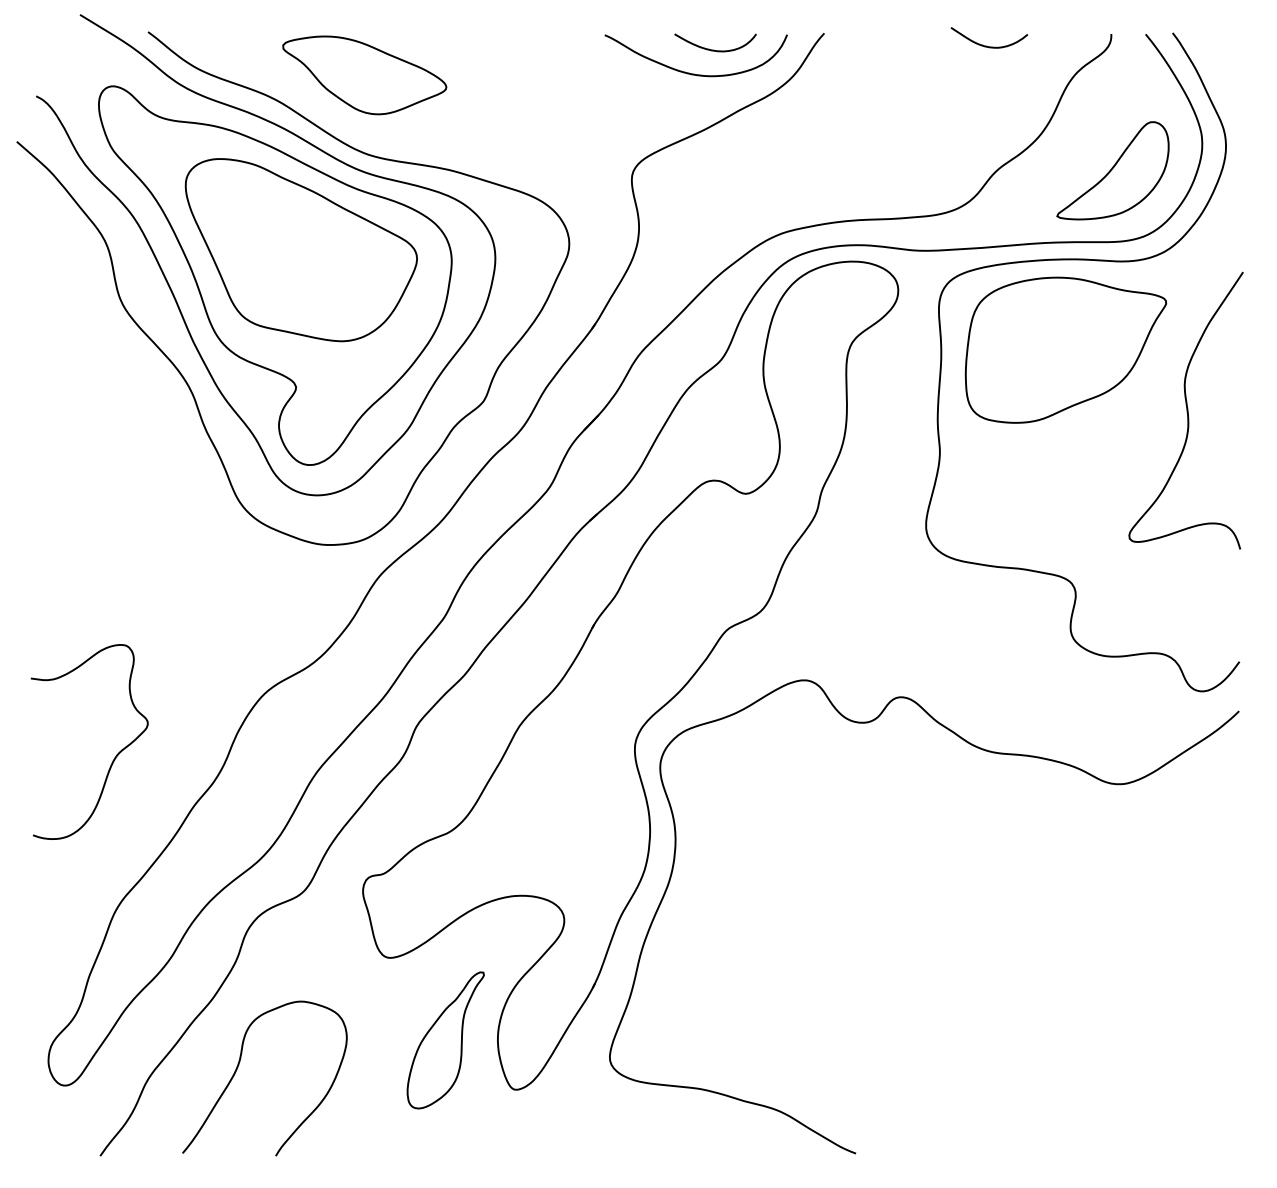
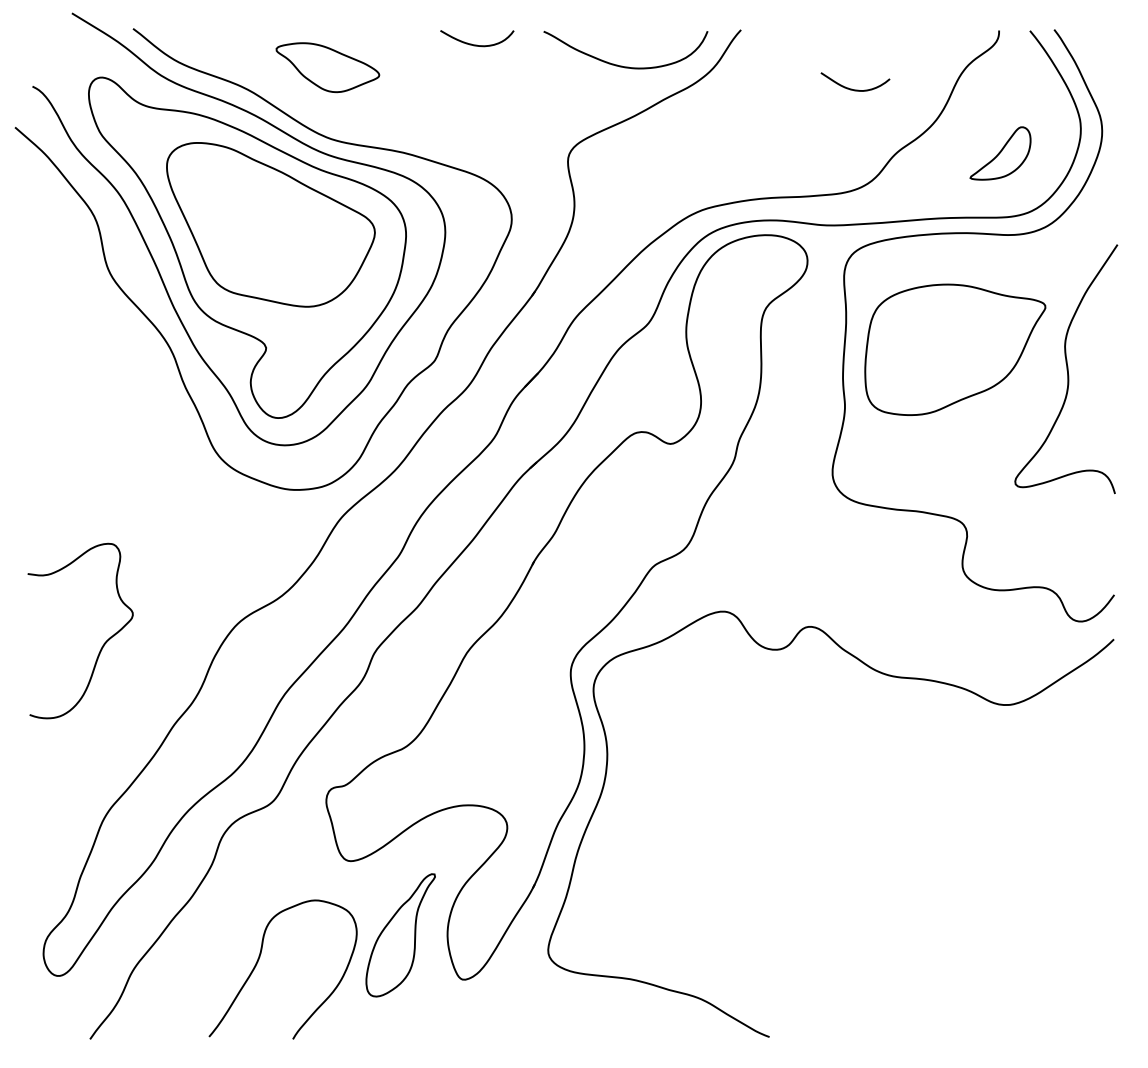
curve: (989, 46) -> (855, 89), moved
curve: (715, 49) -> (477, 44), moved
part: (364, 75) -> (327, 67), size x0.7
part: (1112, 170) -> (1000, 153), size x0.6
part: (1066, 349) -> (955, 349), moved
curve: (115, 755) -> (103, 643), moved
curve: (237, 1070) -> (258, 962), moved

